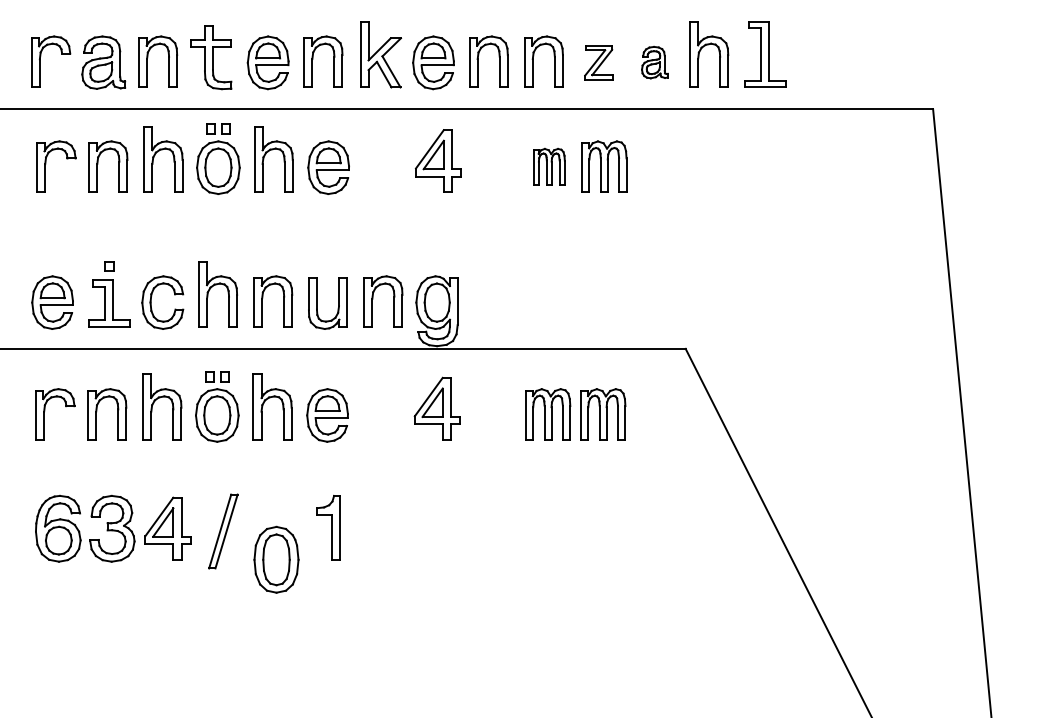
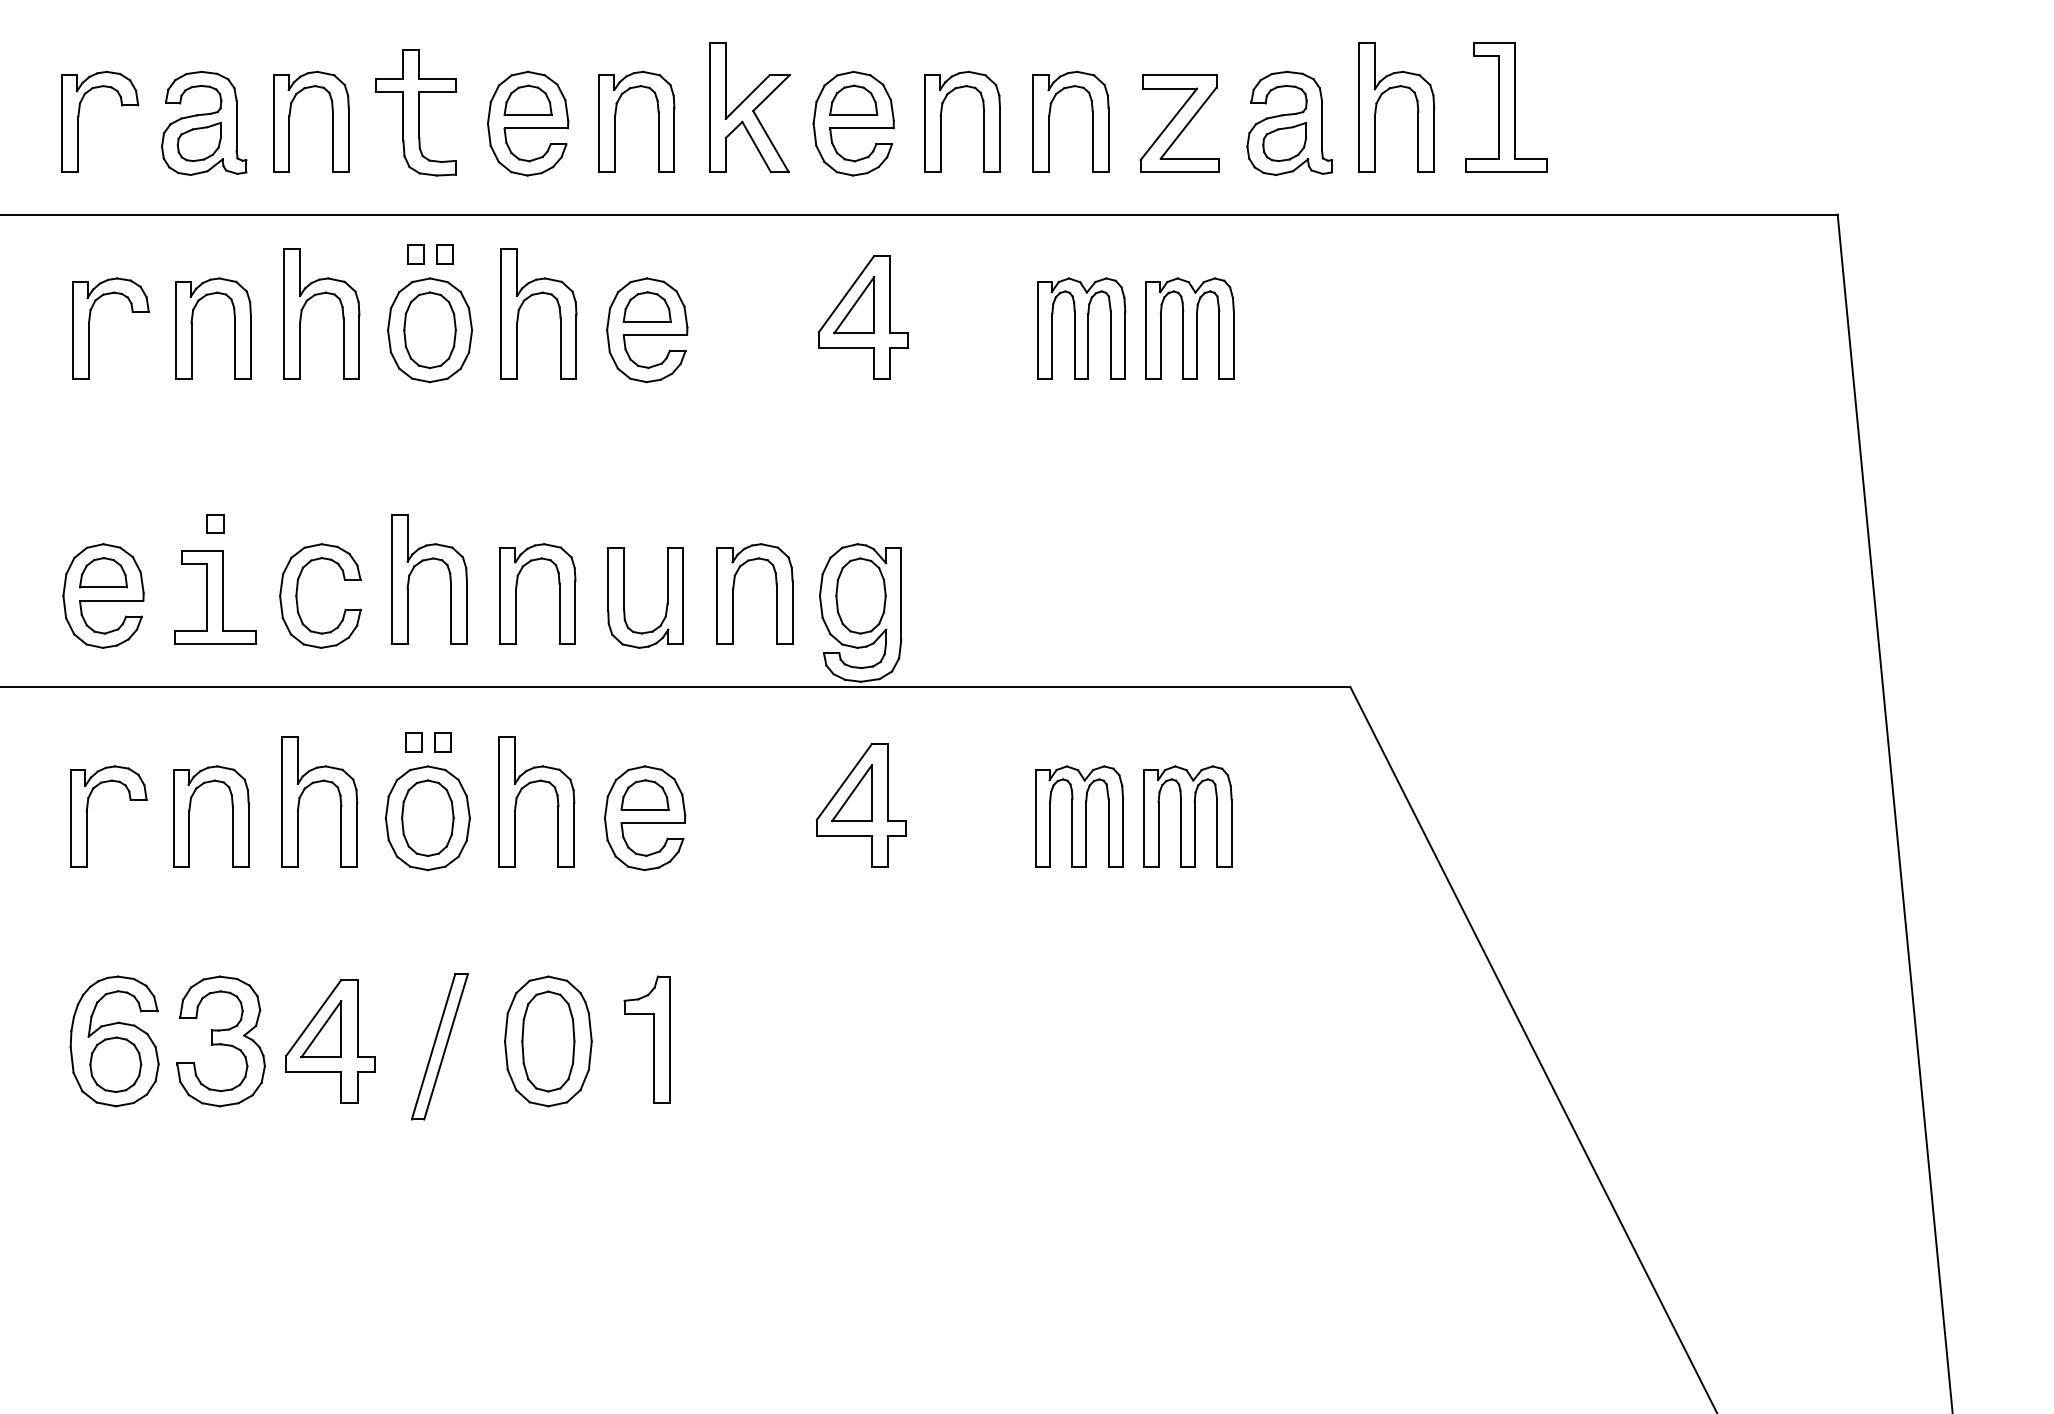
part: (598, 62) -> (1178, 123), size x1.43
part: (654, 62) -> (1288, 123), size x1.67
part: (549, 166) -> (1082, 327), size x1.43
part: (276, 559) -> (548, 1040), moved

